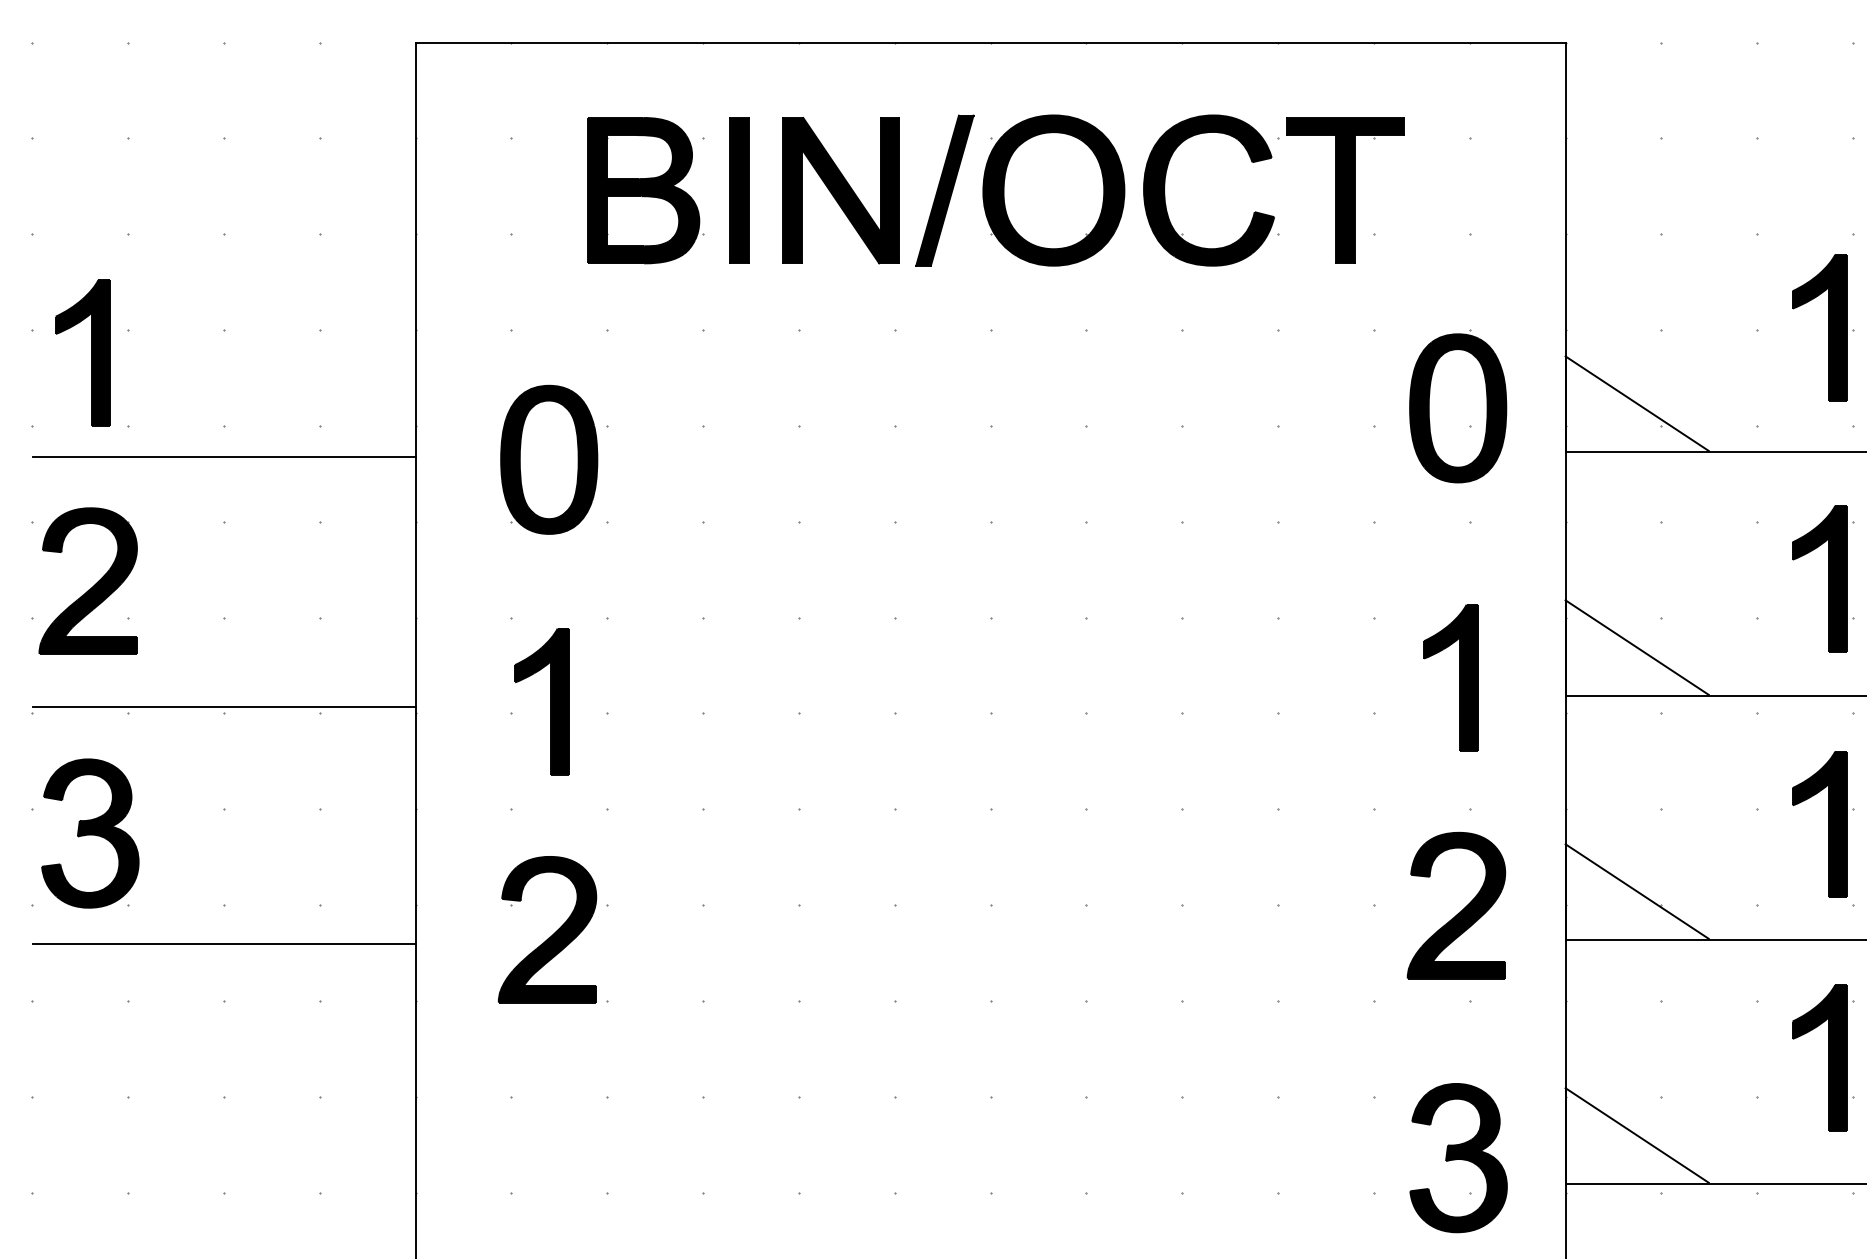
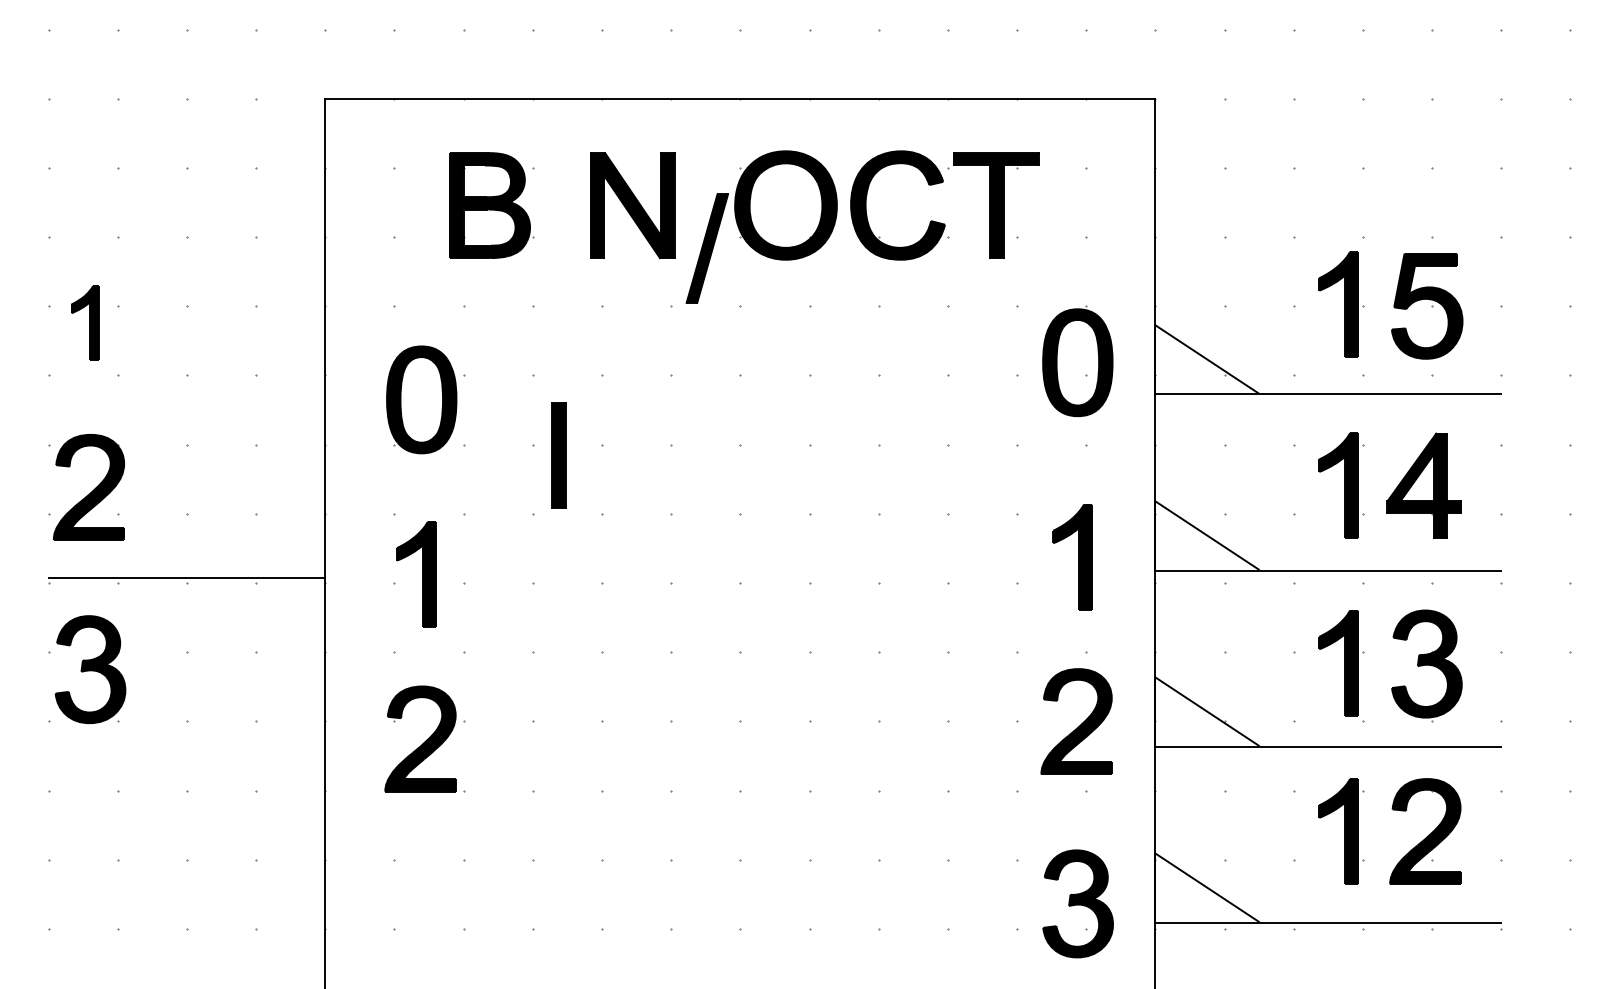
part: (738, 190) -> (558, 455), moved
part: (943, 190) -> (706, 248), moved
part: (83, 352) -> (85, 322), size x0.7
line: (223, 456) -> (186, 397), removed
line: (223, 944) -> (186, 749), removed

